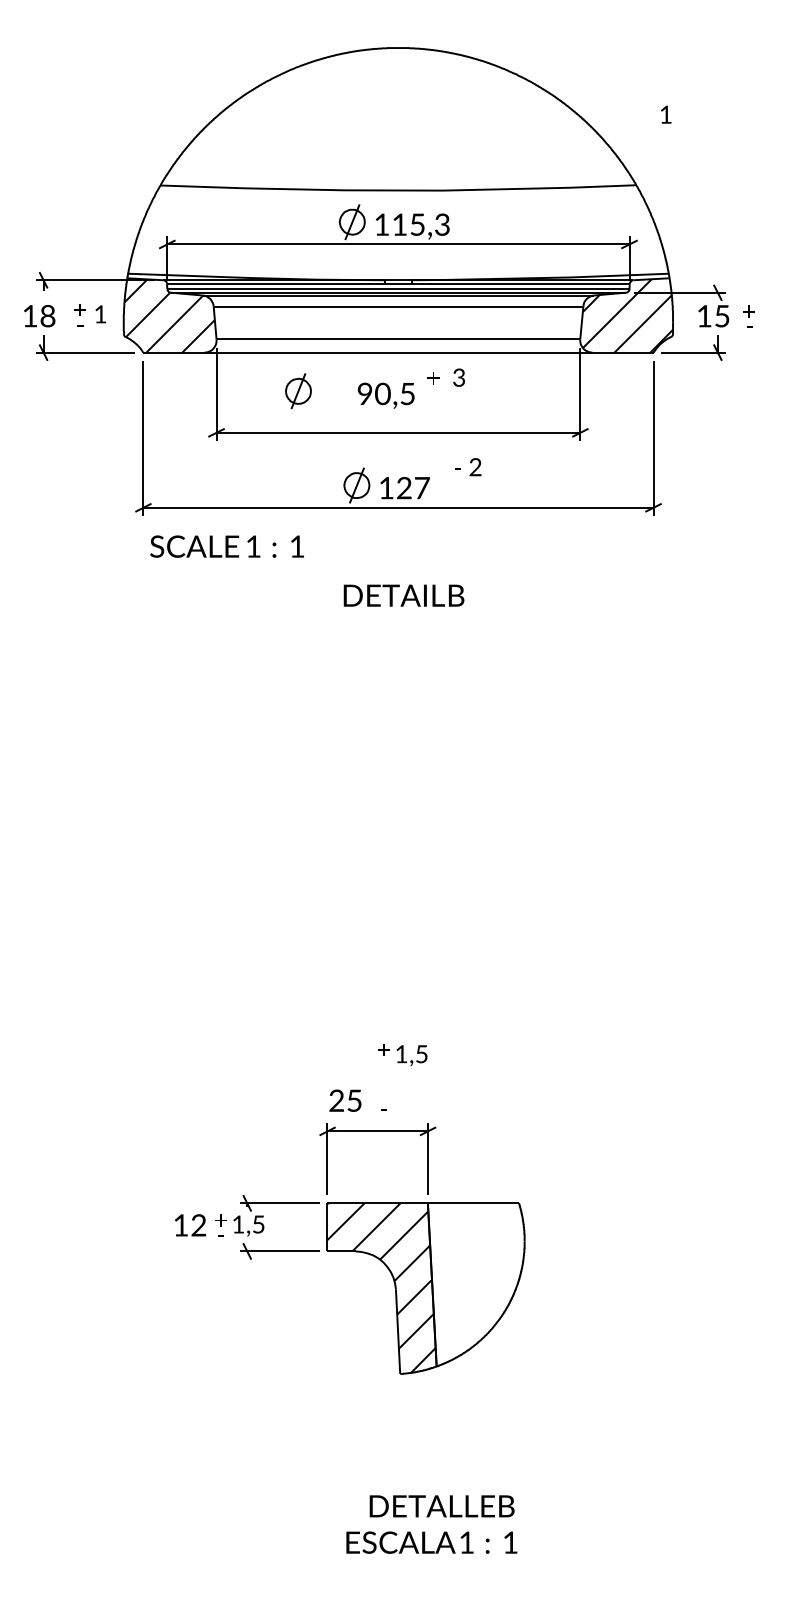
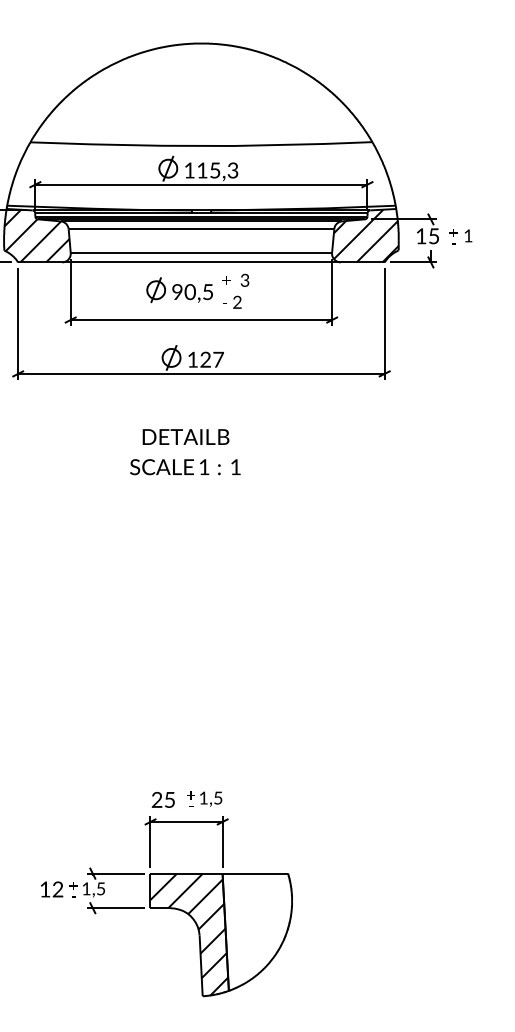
text: (666, 114) -> (468, 235), moved
part: (298, 391) -> (156, 290), moved
text: (468, 467) -> (232, 302), moved
text: (226, 546) -> (184, 467), moved
text: (403, 595) -> (185, 436), moved
text: (402, 1055) -> (204, 799), moved

